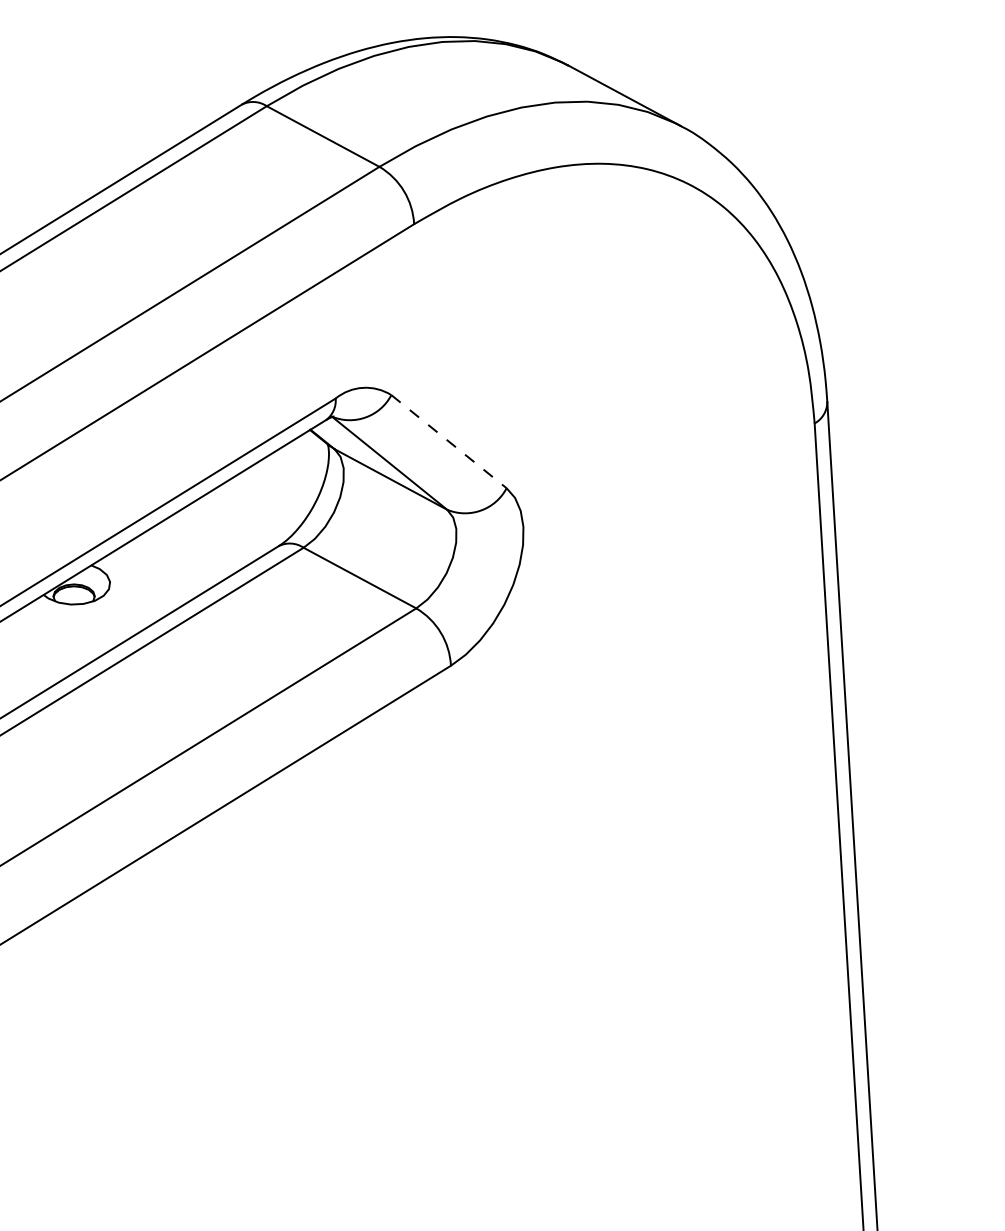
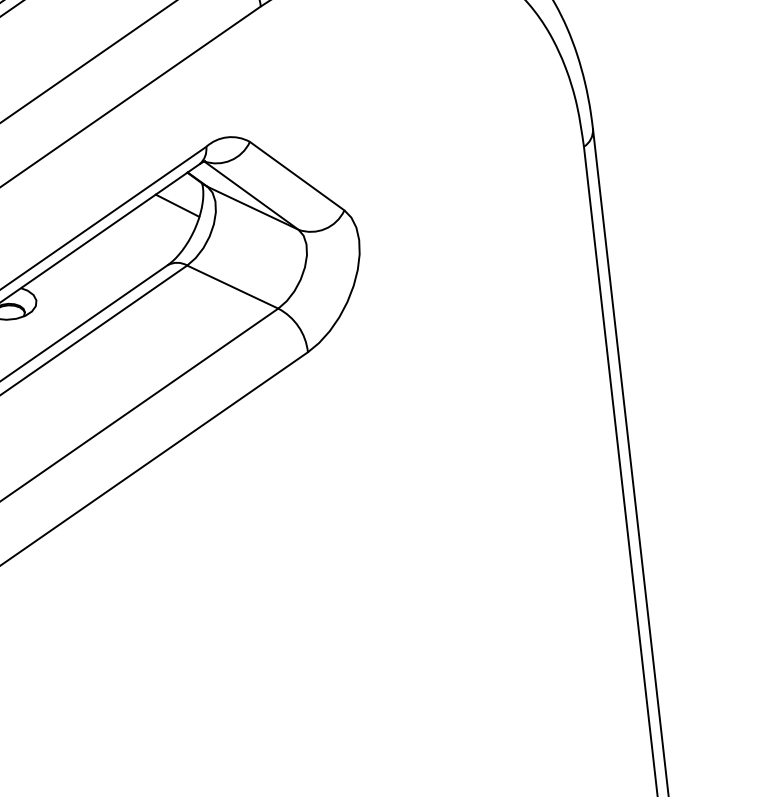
line: (449, 442) -> (297, 176), dashed -> solid
line: (295, 470) -> (177, 205), added

